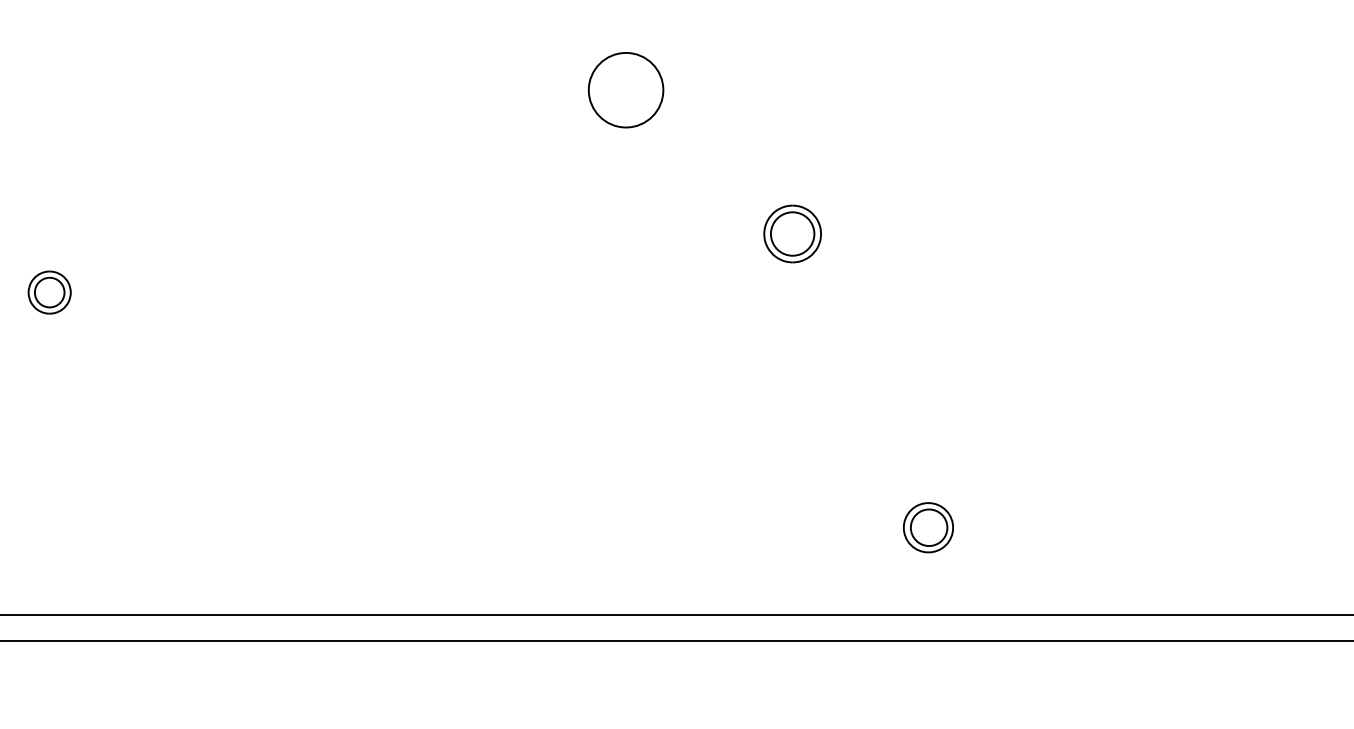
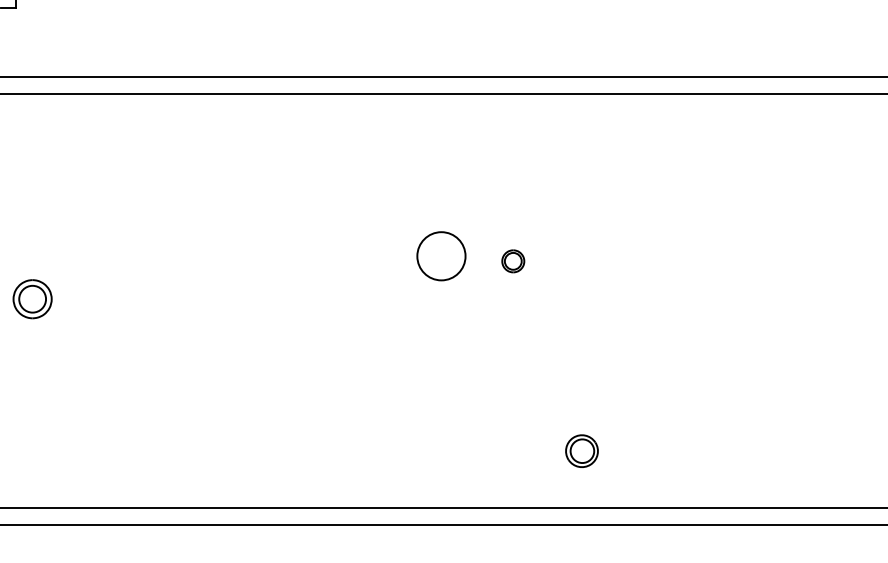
circle: (626, 90) -> (441, 256), moved
part: (793, 234) -> (513, 261), size x0.6
part: (49, 291) -> (32, 298), size x1.4
part: (927, 526) -> (581, 450), moved

